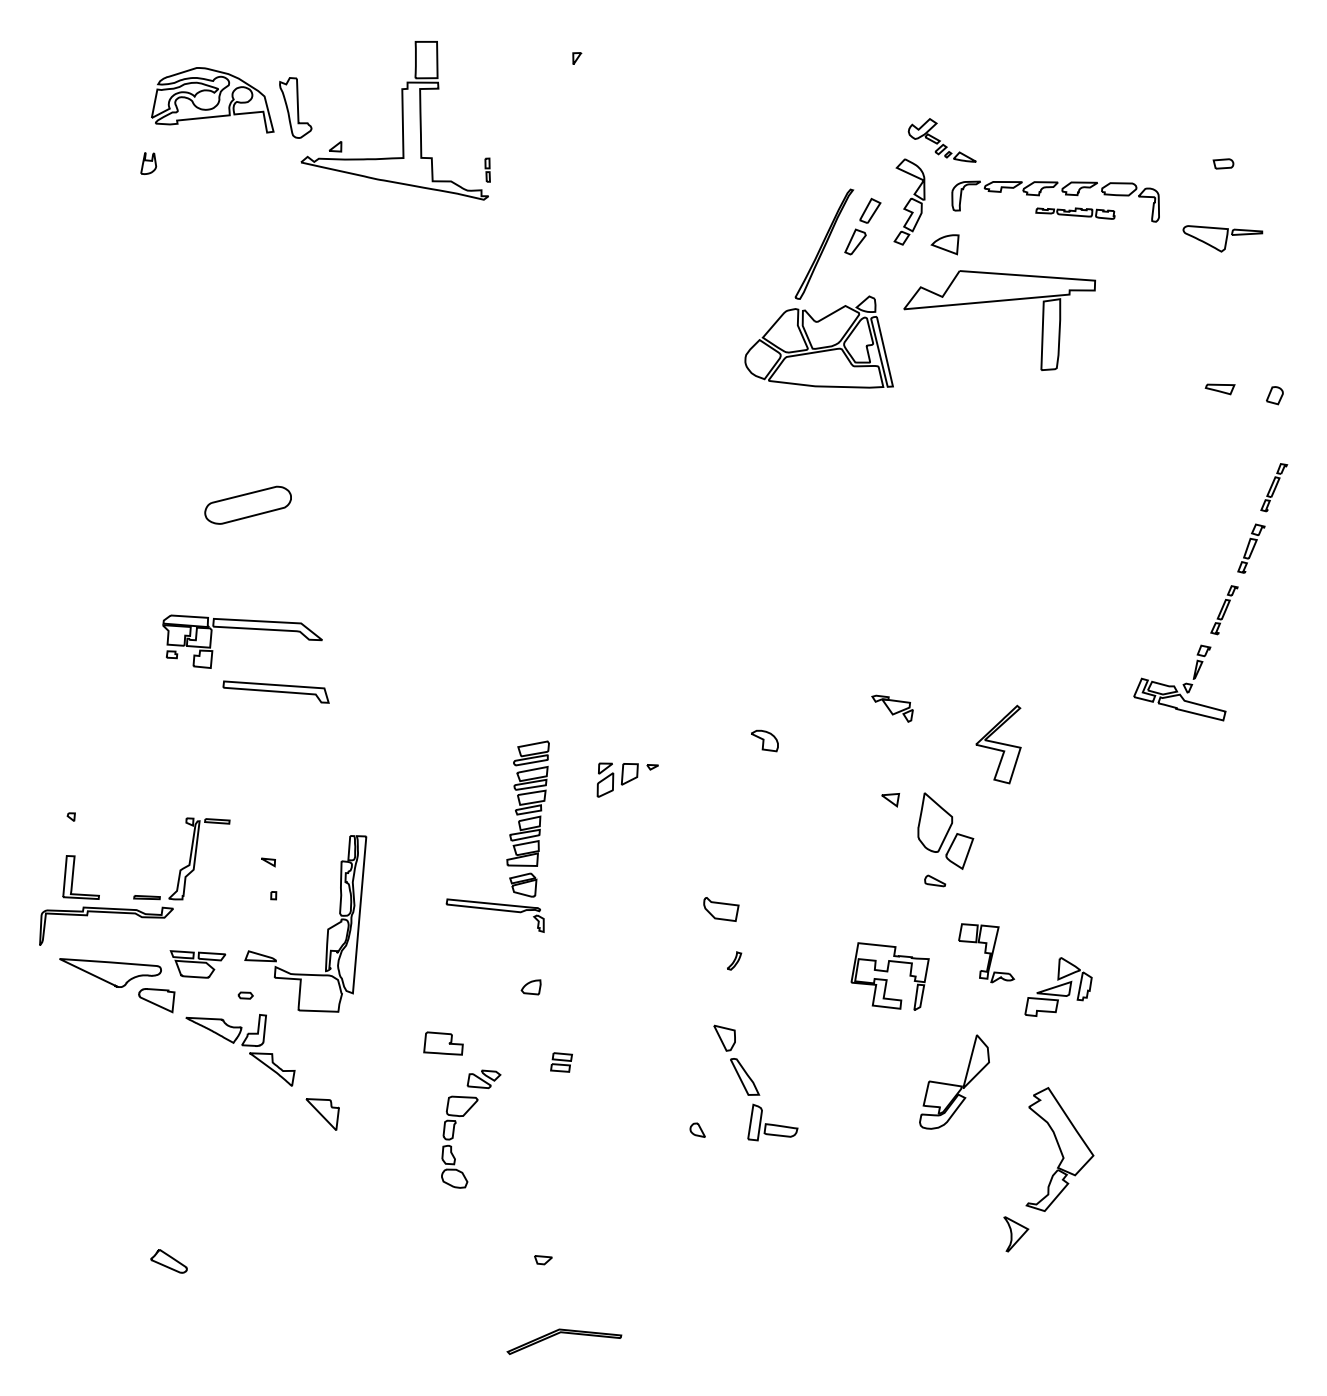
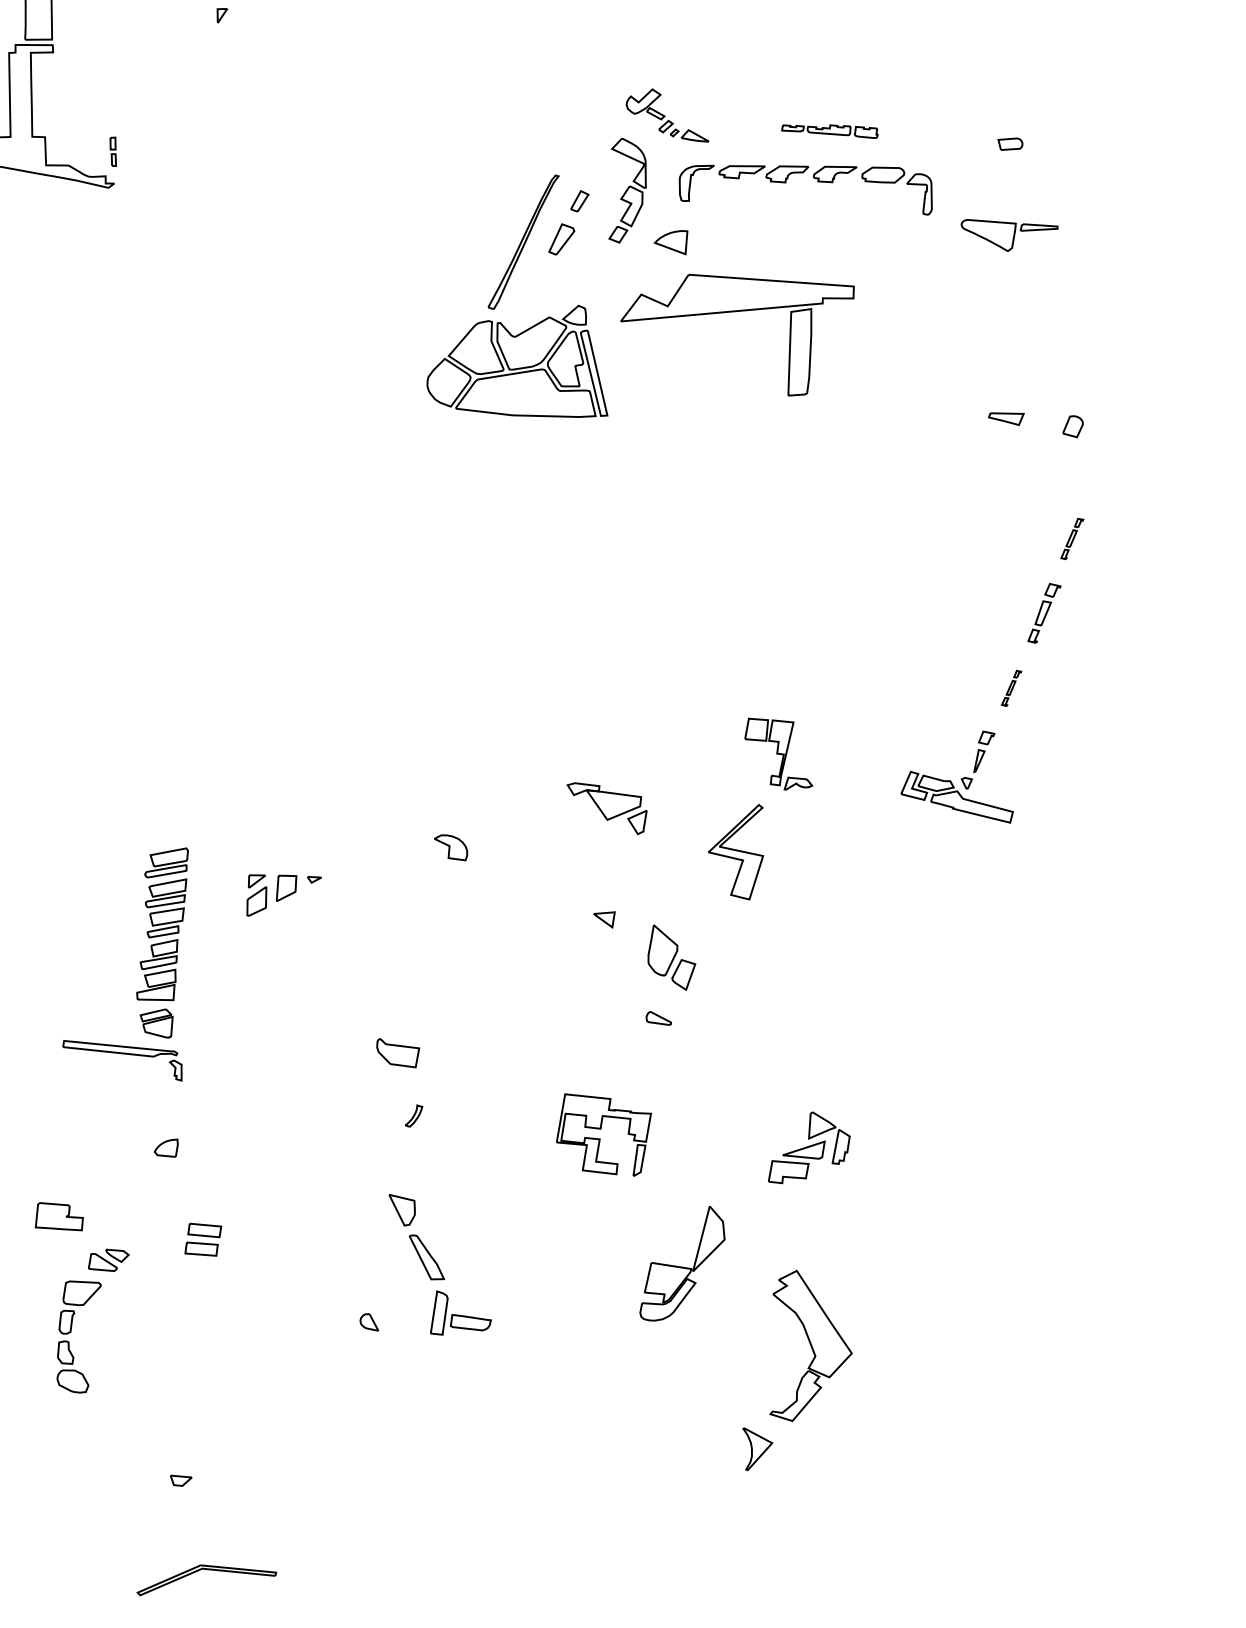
part: (870, 210) -> (580, 200), size x0.7
part: (1075, 213) -> (829, 131), moved
part: (1274, 487) -> (1072, 538), size x0.7
part: (1224, 610) -> (1011, 688), size x0.6
part: (892, 708) -> (606, 808), size x1.6
part: (945, 830) -> (671, 956), size x0.7
part: (986, 953) -> (778, 754), moved
part: (561, 1062) -> (203, 1239), size x1.4

